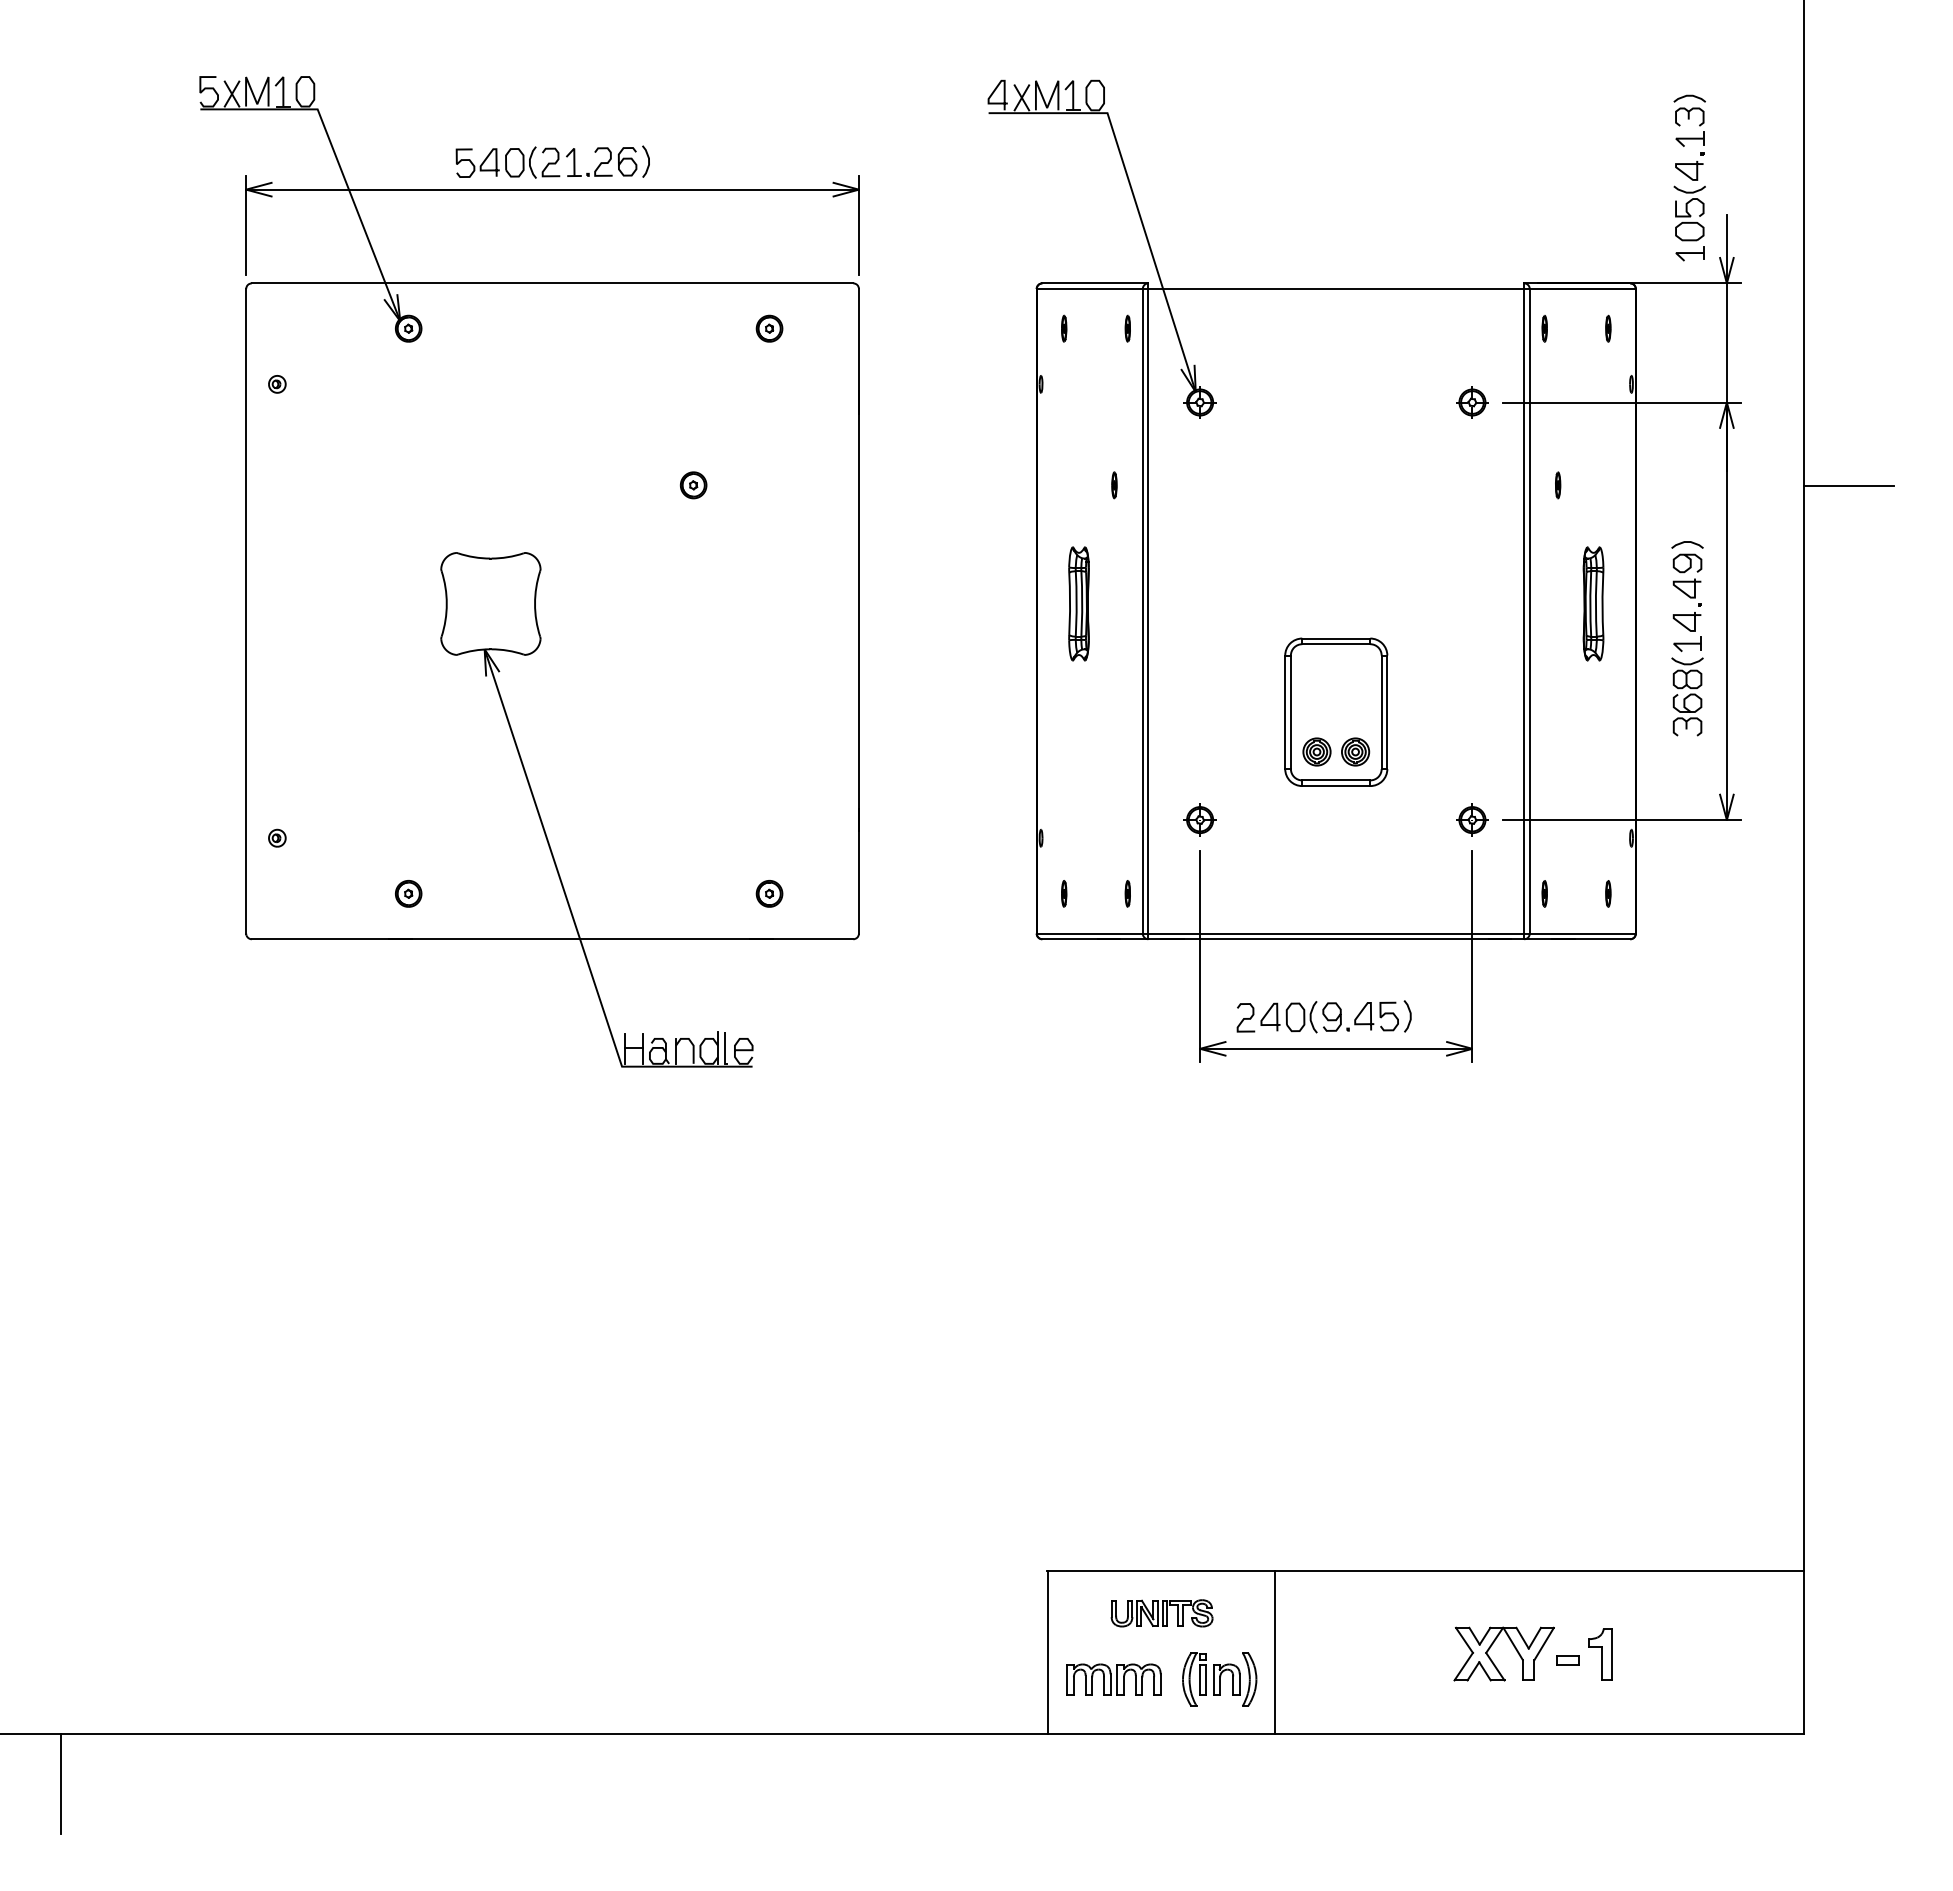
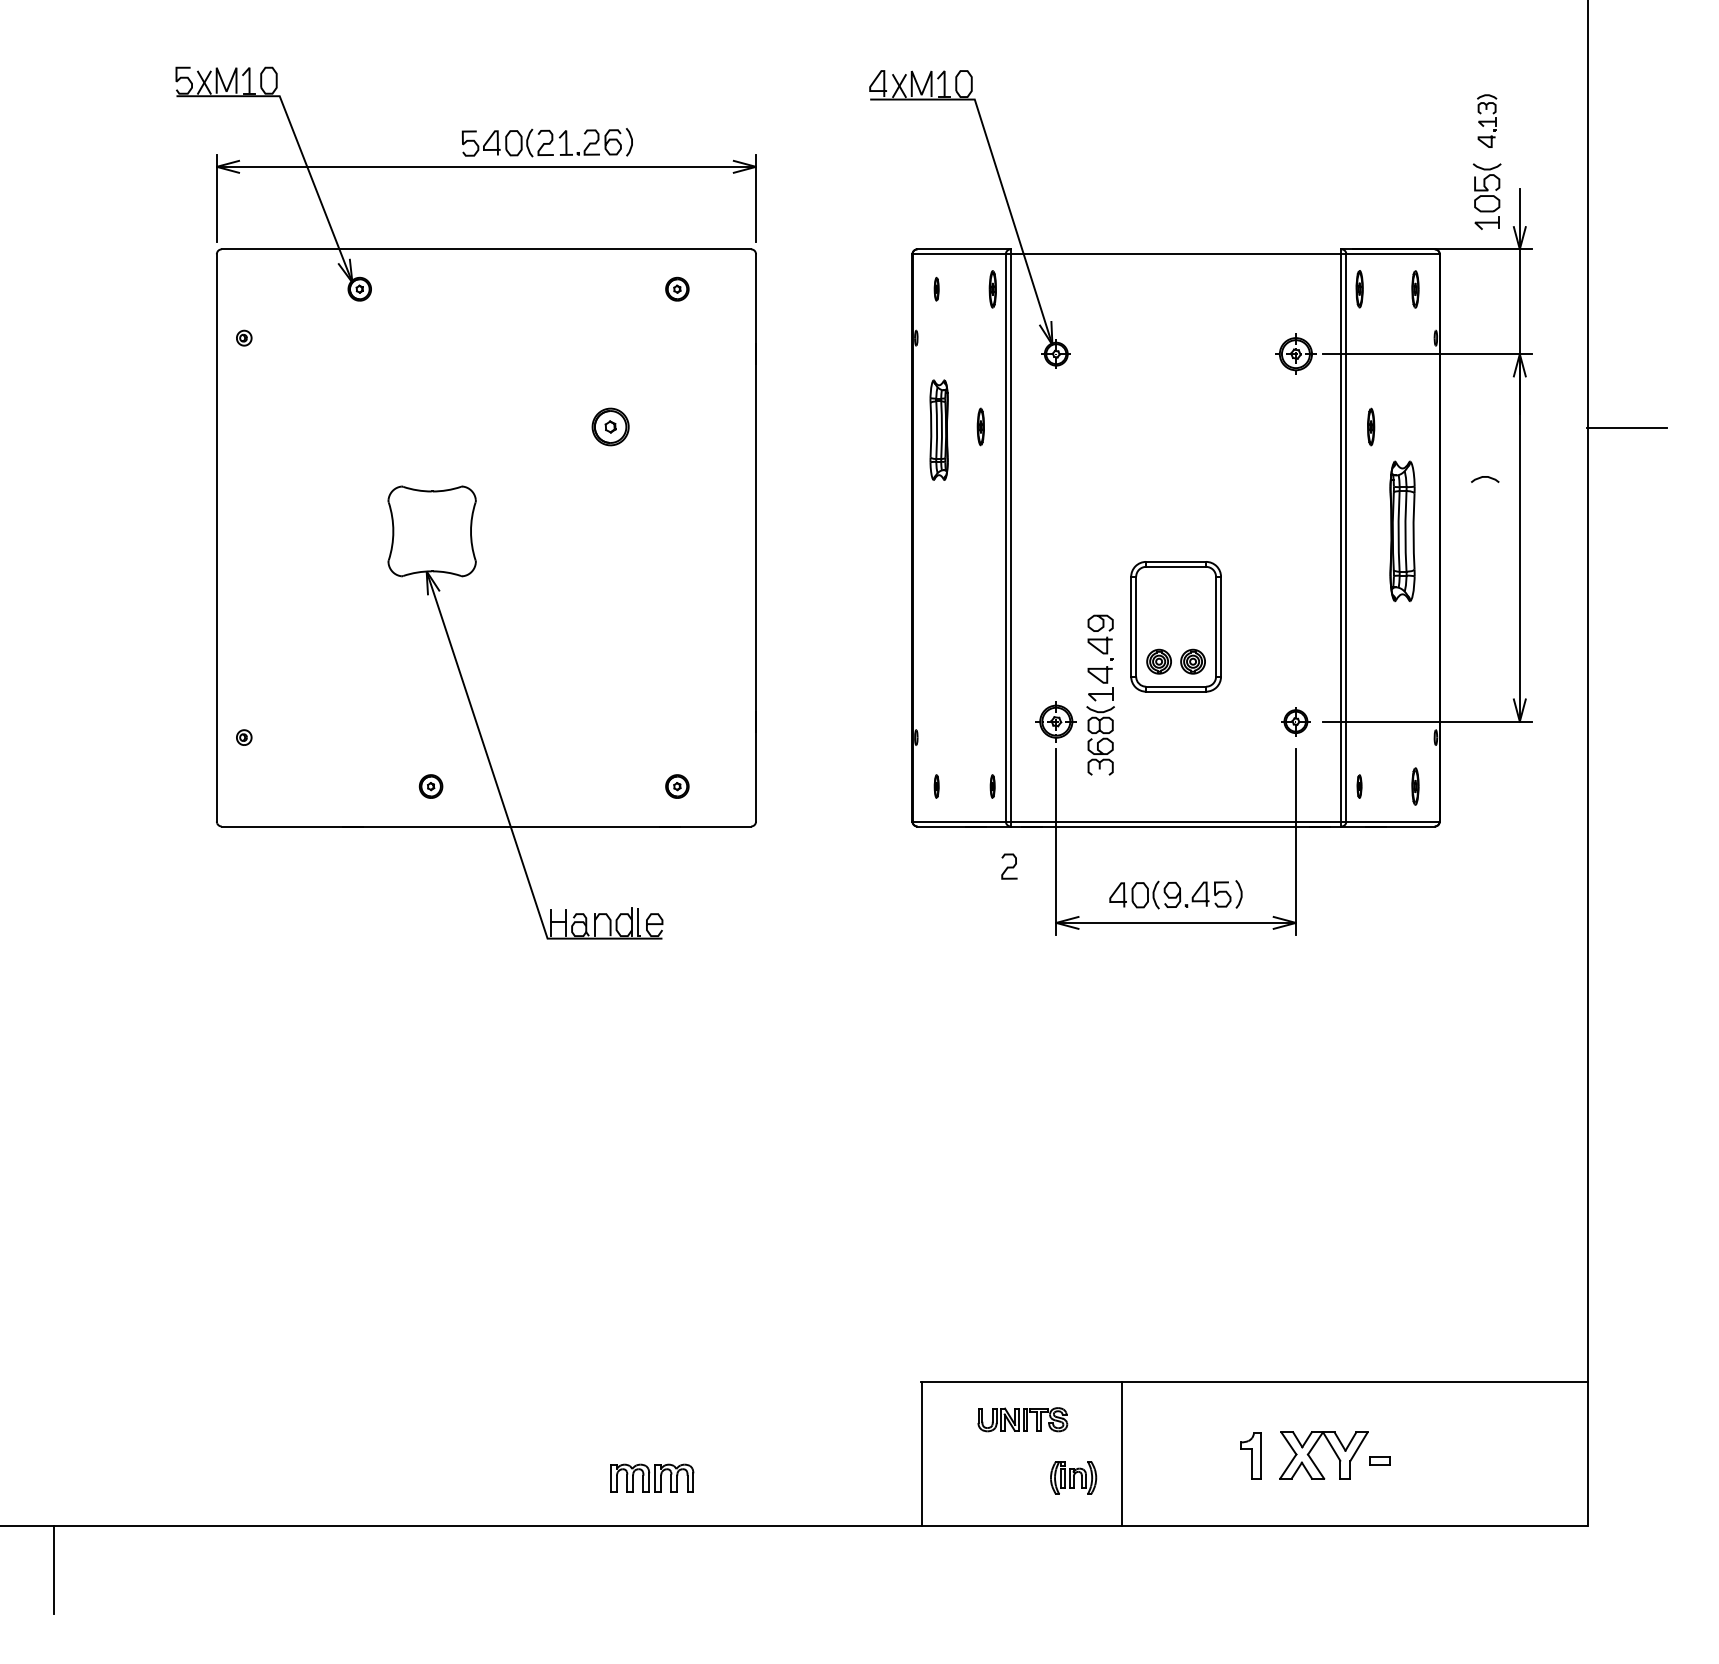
part: (1689, 137) -> (1486, 120), size x0.7
part: (552, 161) -> (547, 142), moved
part: (1127, 328) -> (992, 289), size x1.6
part: (1544, 328) -> (1359, 289), size x1.6
part: (1608, 328) -> (1415, 289), size x1.6
part: (1472, 402) -> (1295, 354), size x1.4
part: (693, 485) -> (610, 427), size x1.6
part: (1114, 485) -> (980, 427), size x1.6
part: (1558, 485) -> (1371, 427), size x1.6
part: (1078, 603) -> (938, 429), moved
part: (1593, 603) -> (1402, 531), size x1.4
part: (1687, 644) -> (1100, 694), moved
part: (1199, 819) -> (1055, 721), size x1.4
part: (408, 893) -> (430, 786), moved
part: (1608, 893) -> (1415, 786), size x1.6
curve: (1245, 1018) -> (1009, 867), moved
part: (1600, 1654) -> (1251, 1455), moved
part: (1113, 1679) -> (651, 1477), moved
part: (1219, 1679) -> (1073, 1477), size x0.7

